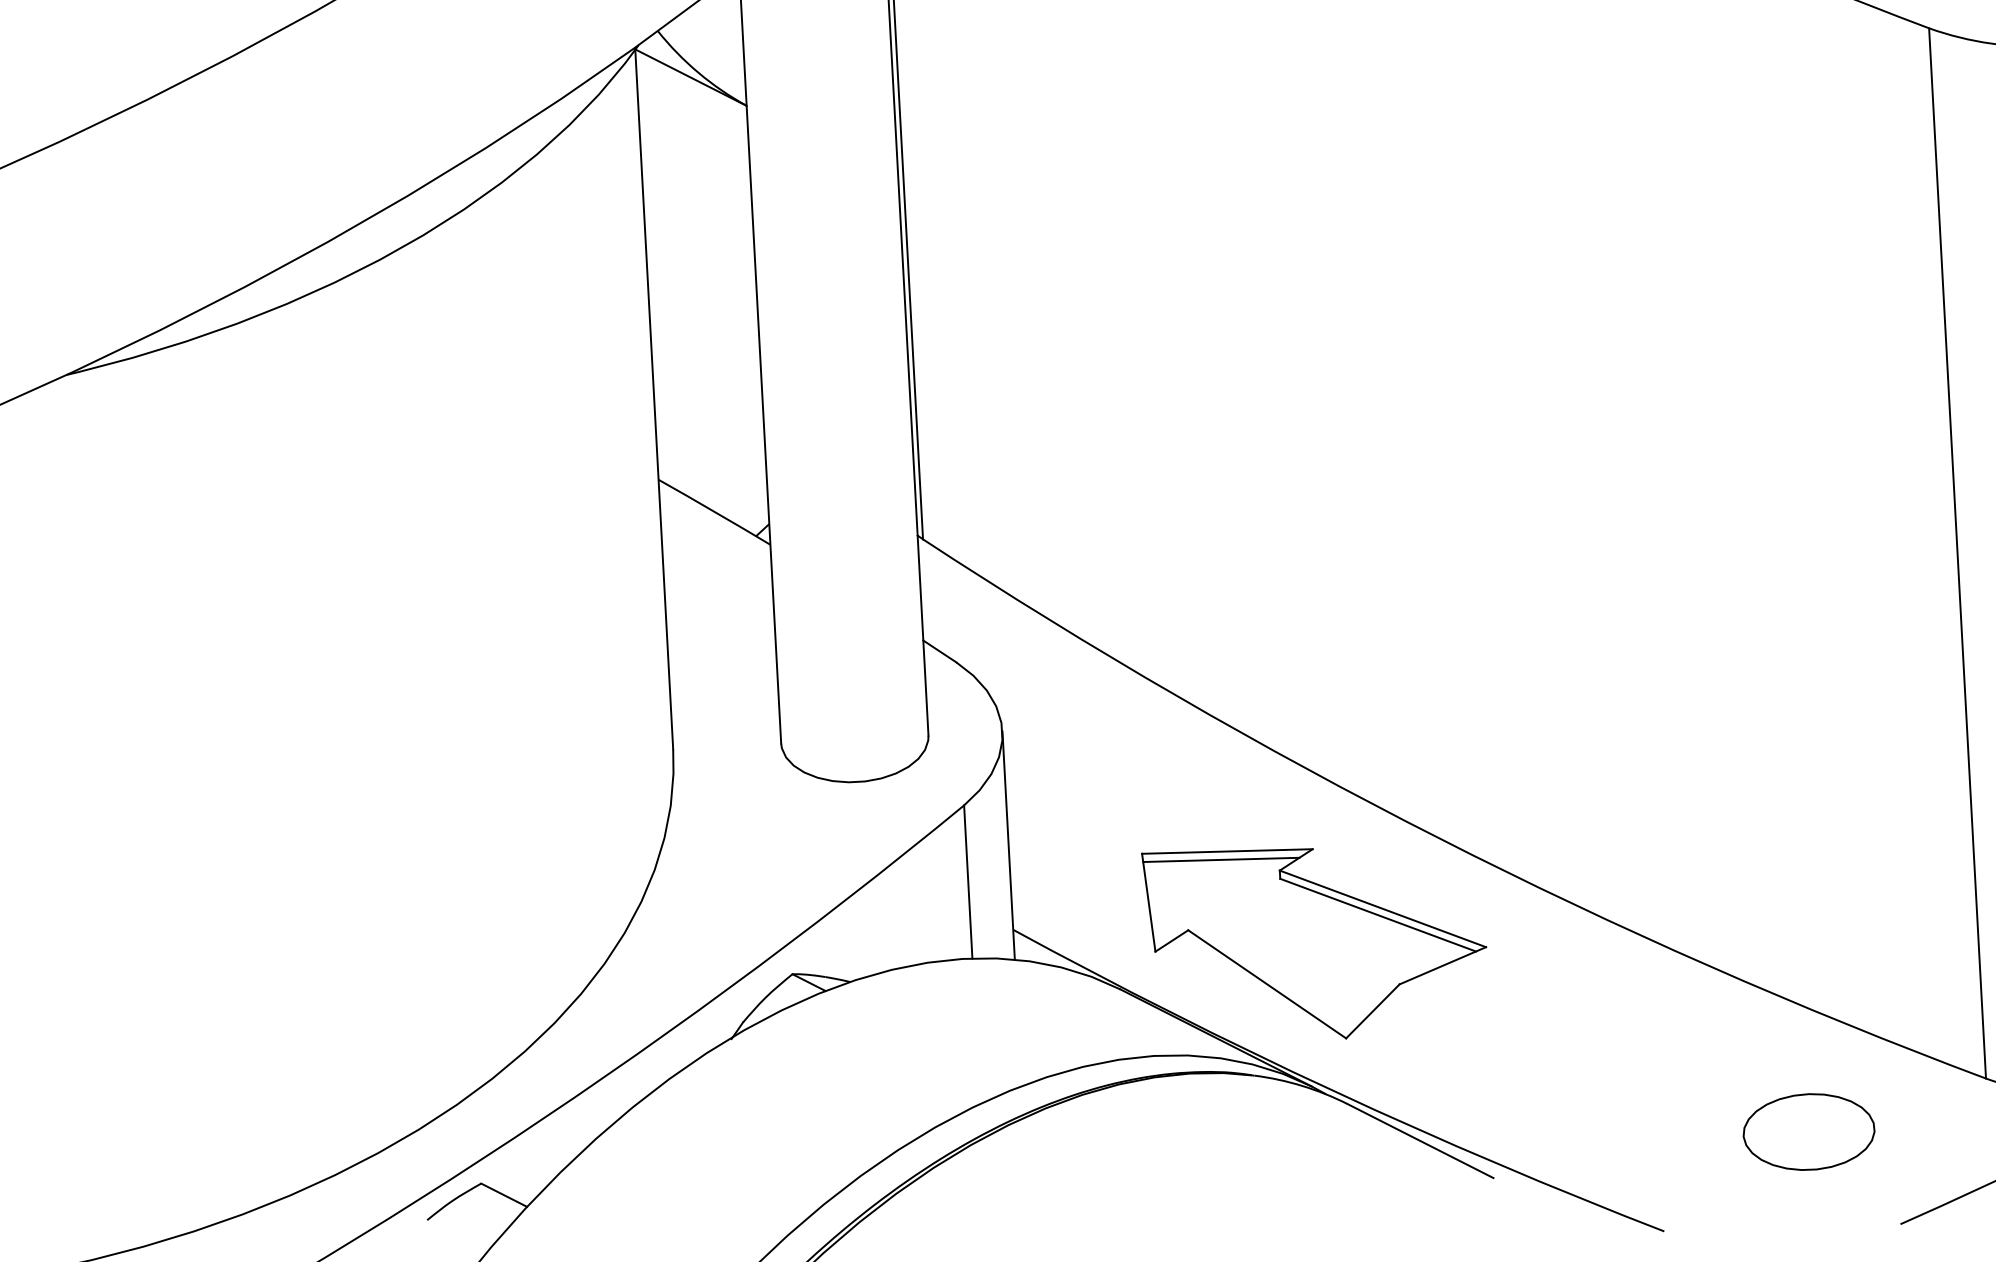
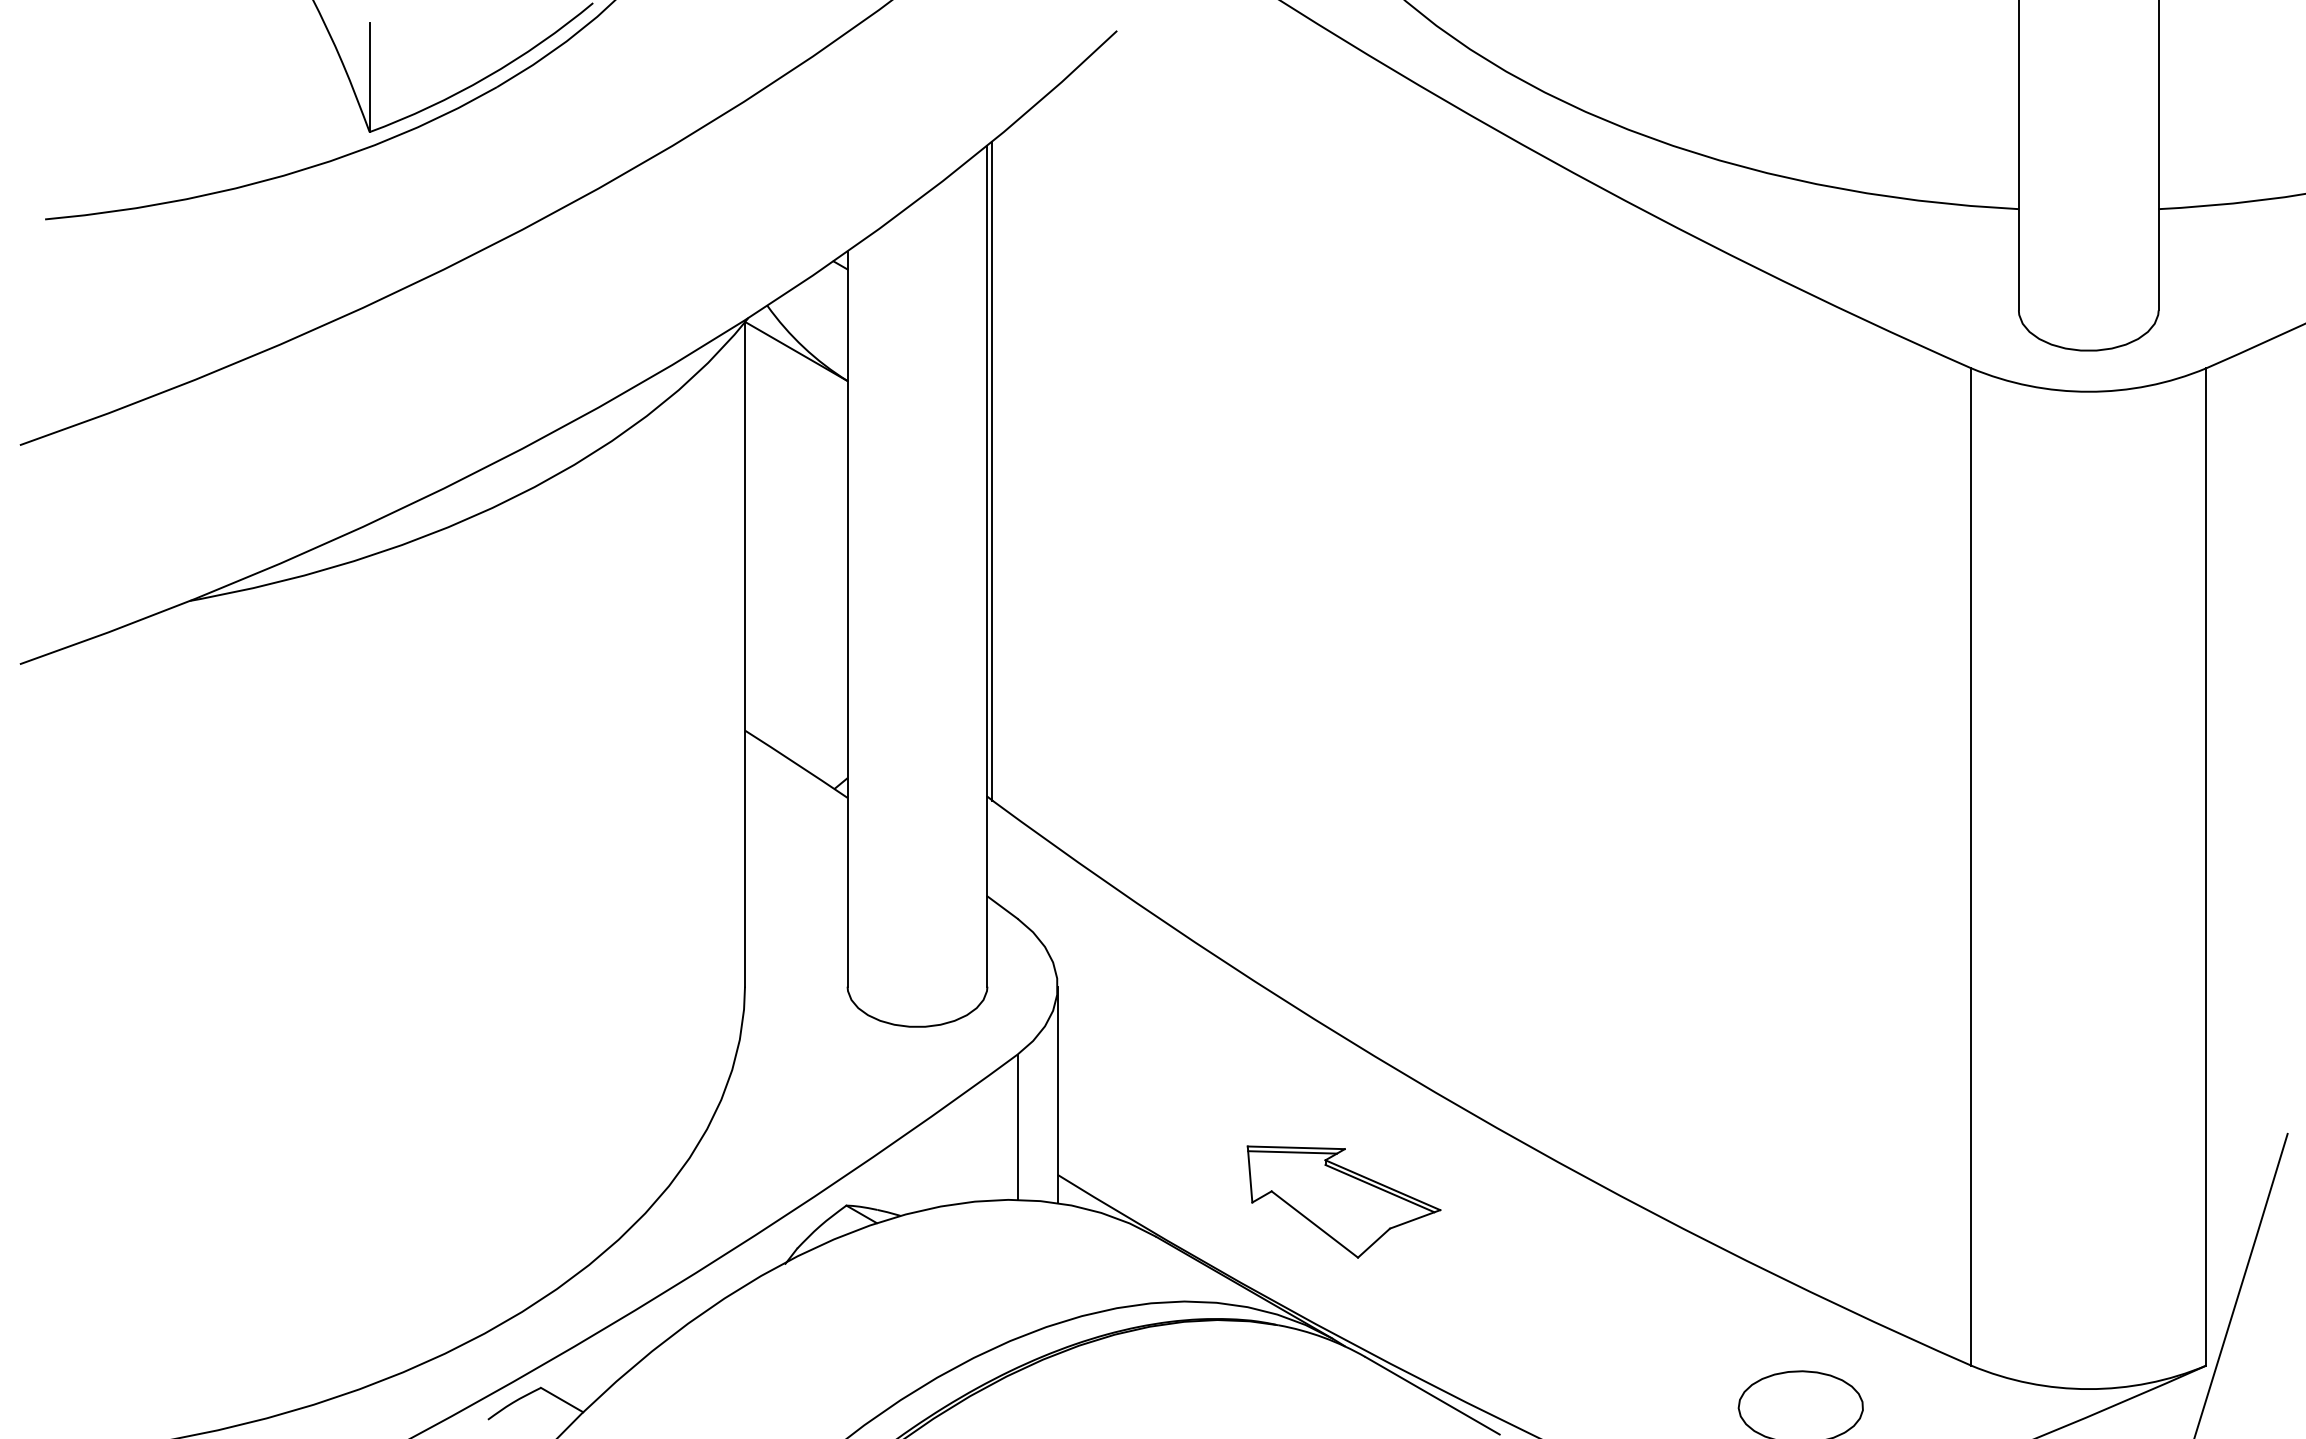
part: (1315, 941) -> (1343, 1201), size x0.6

